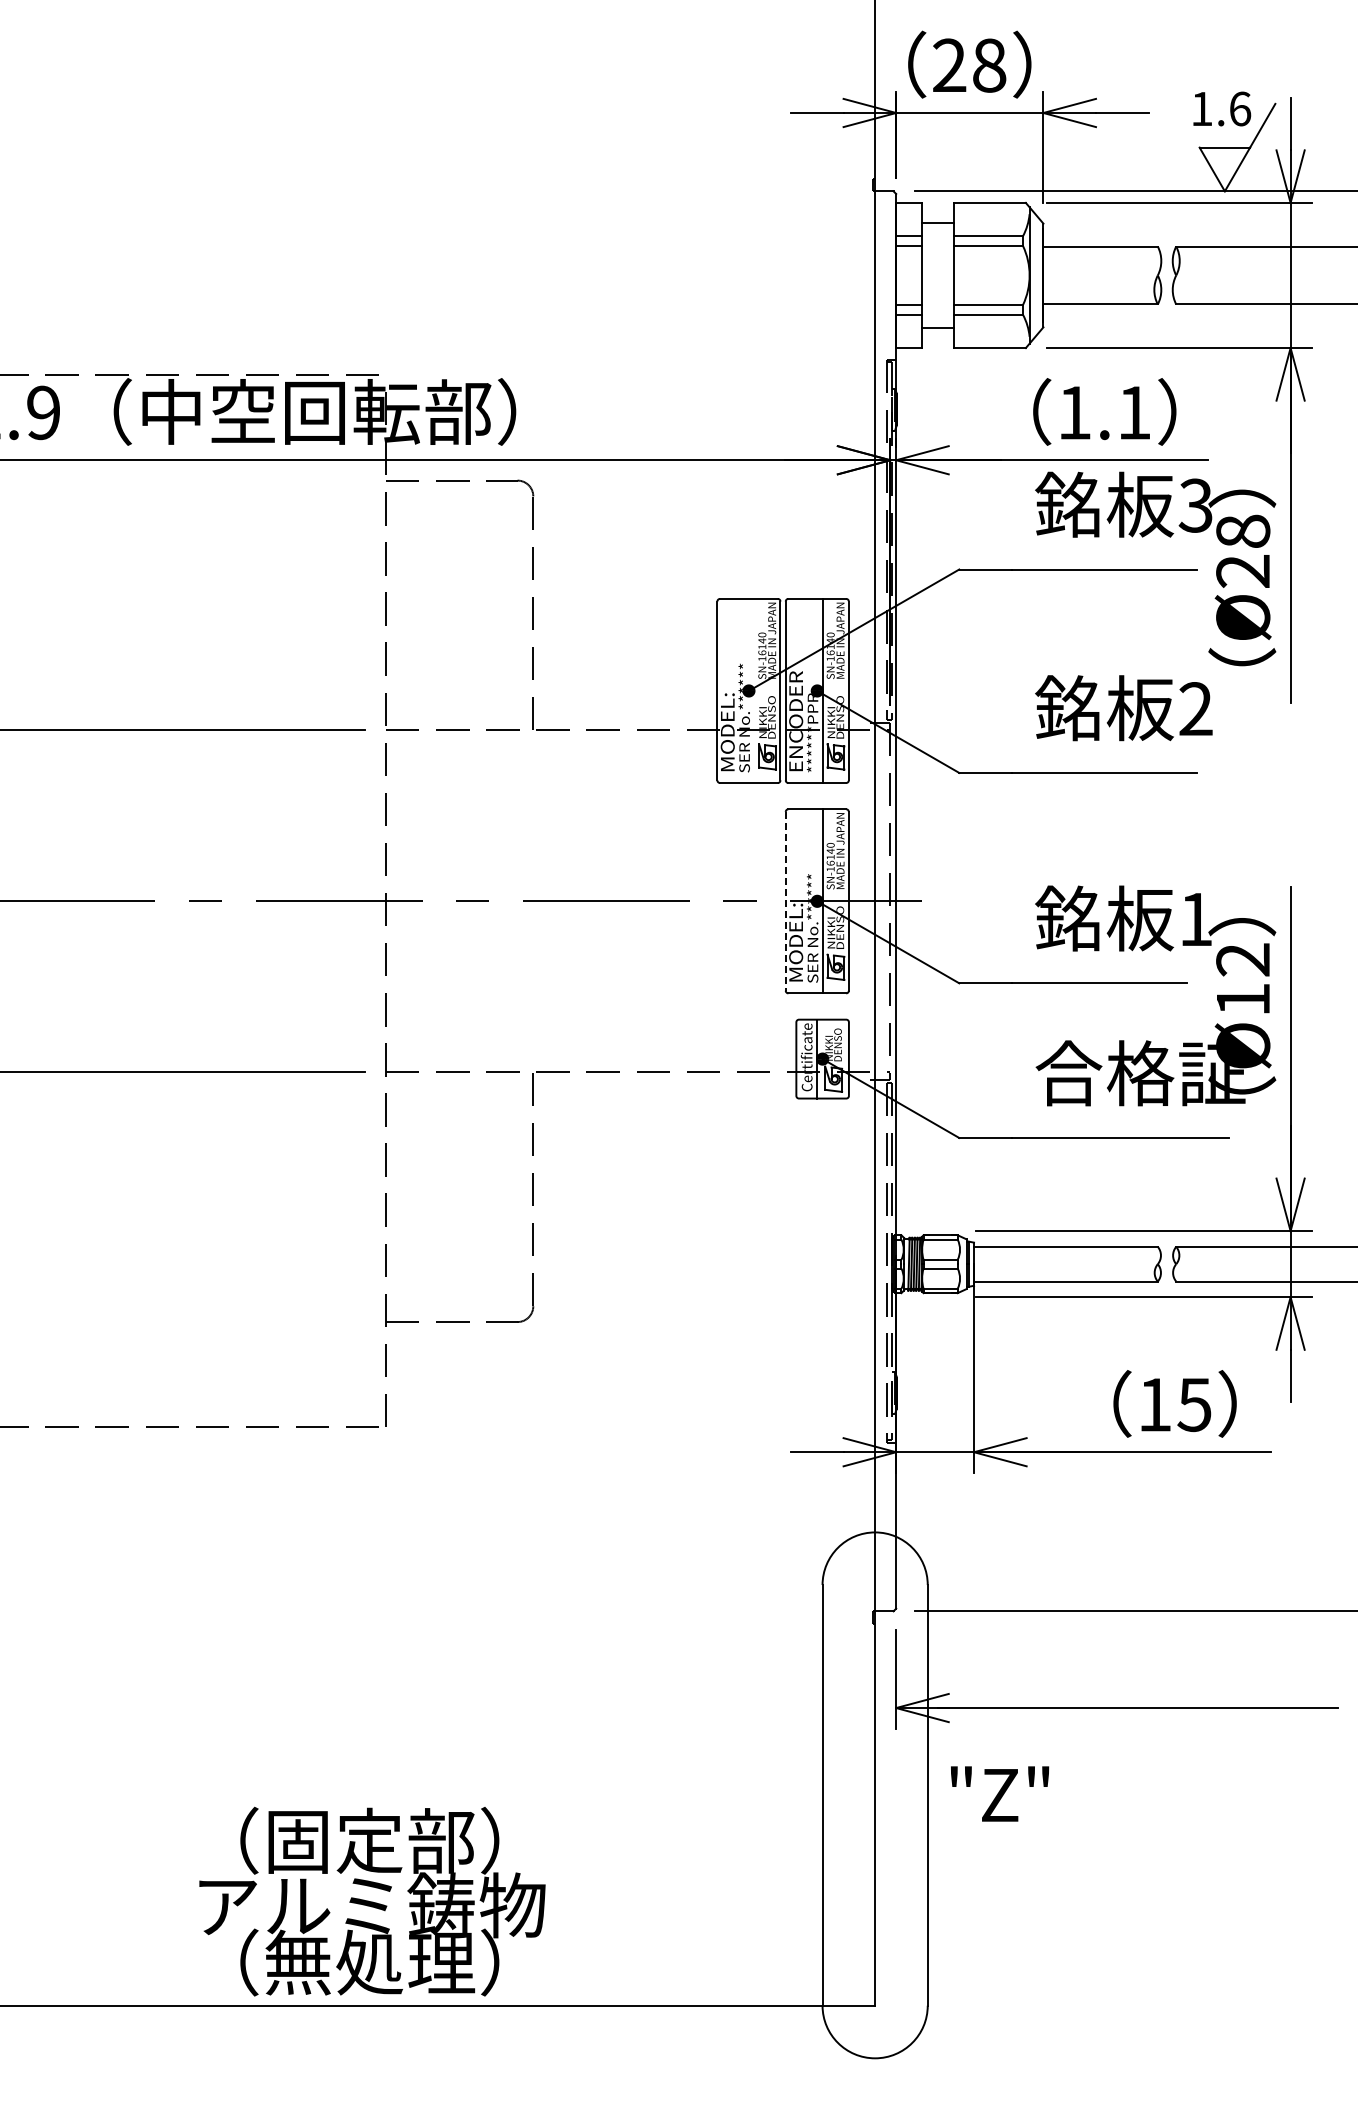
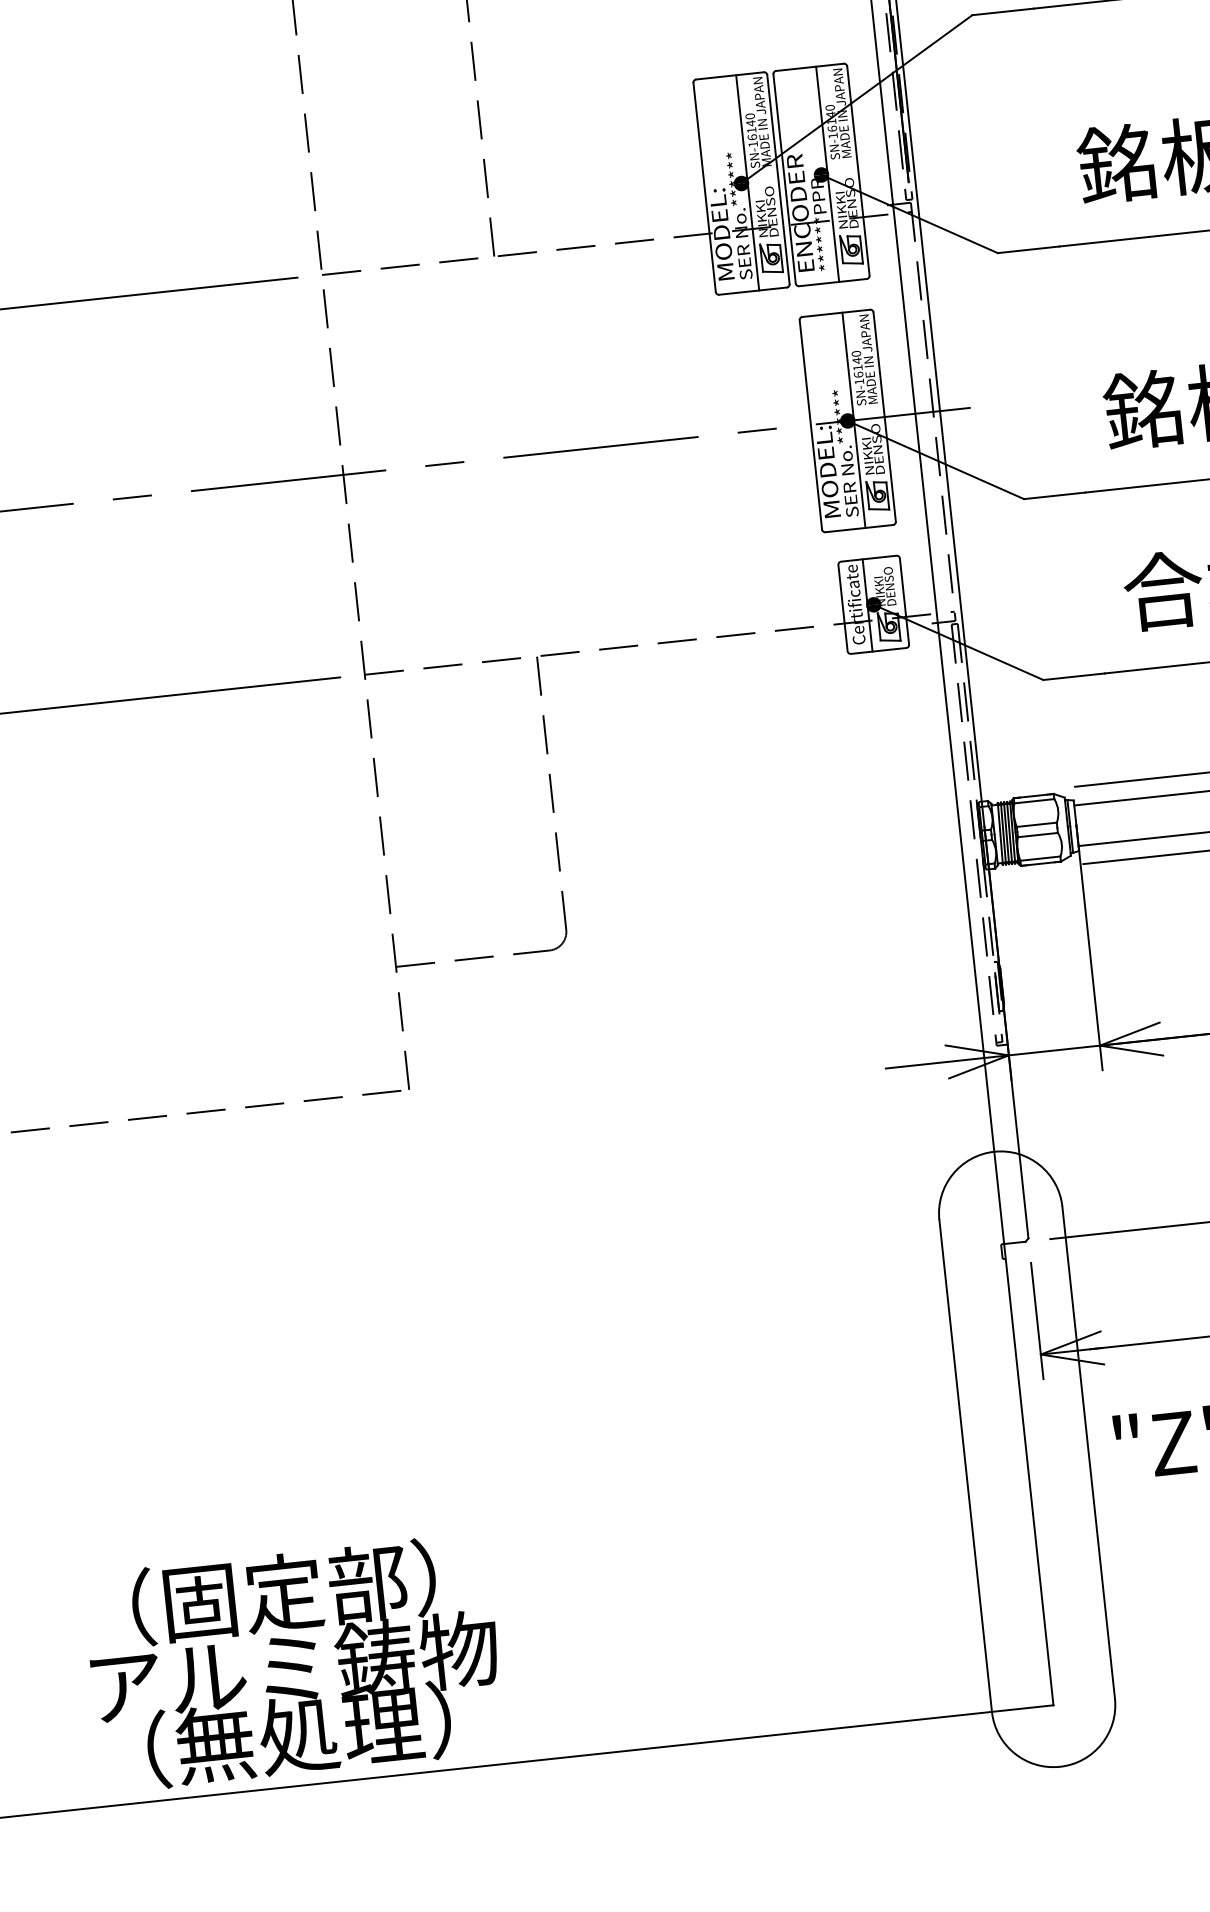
line: (754, 690) -> (747, 182), added
line: (785, 901) -> (810, 425), dashed -> solid
text: (372, 1901) -> (294, 1663), moved

